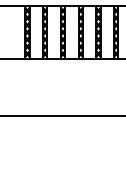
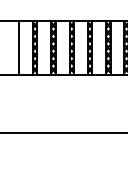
line: (11, 32) -> (18, 47), added

